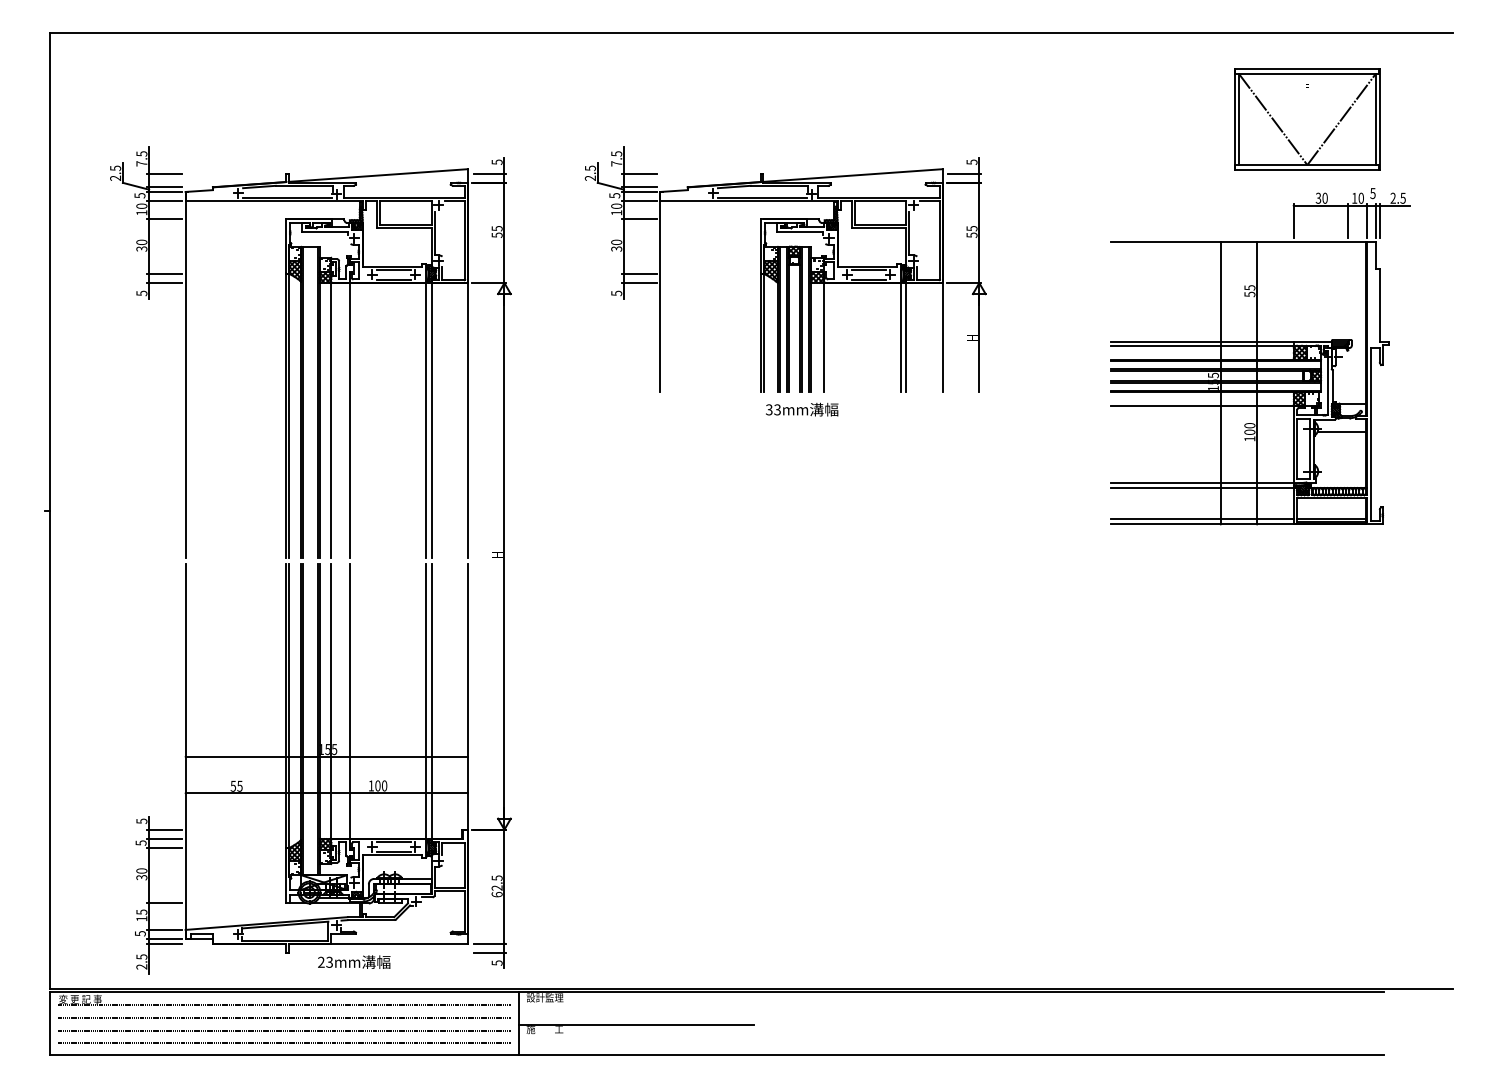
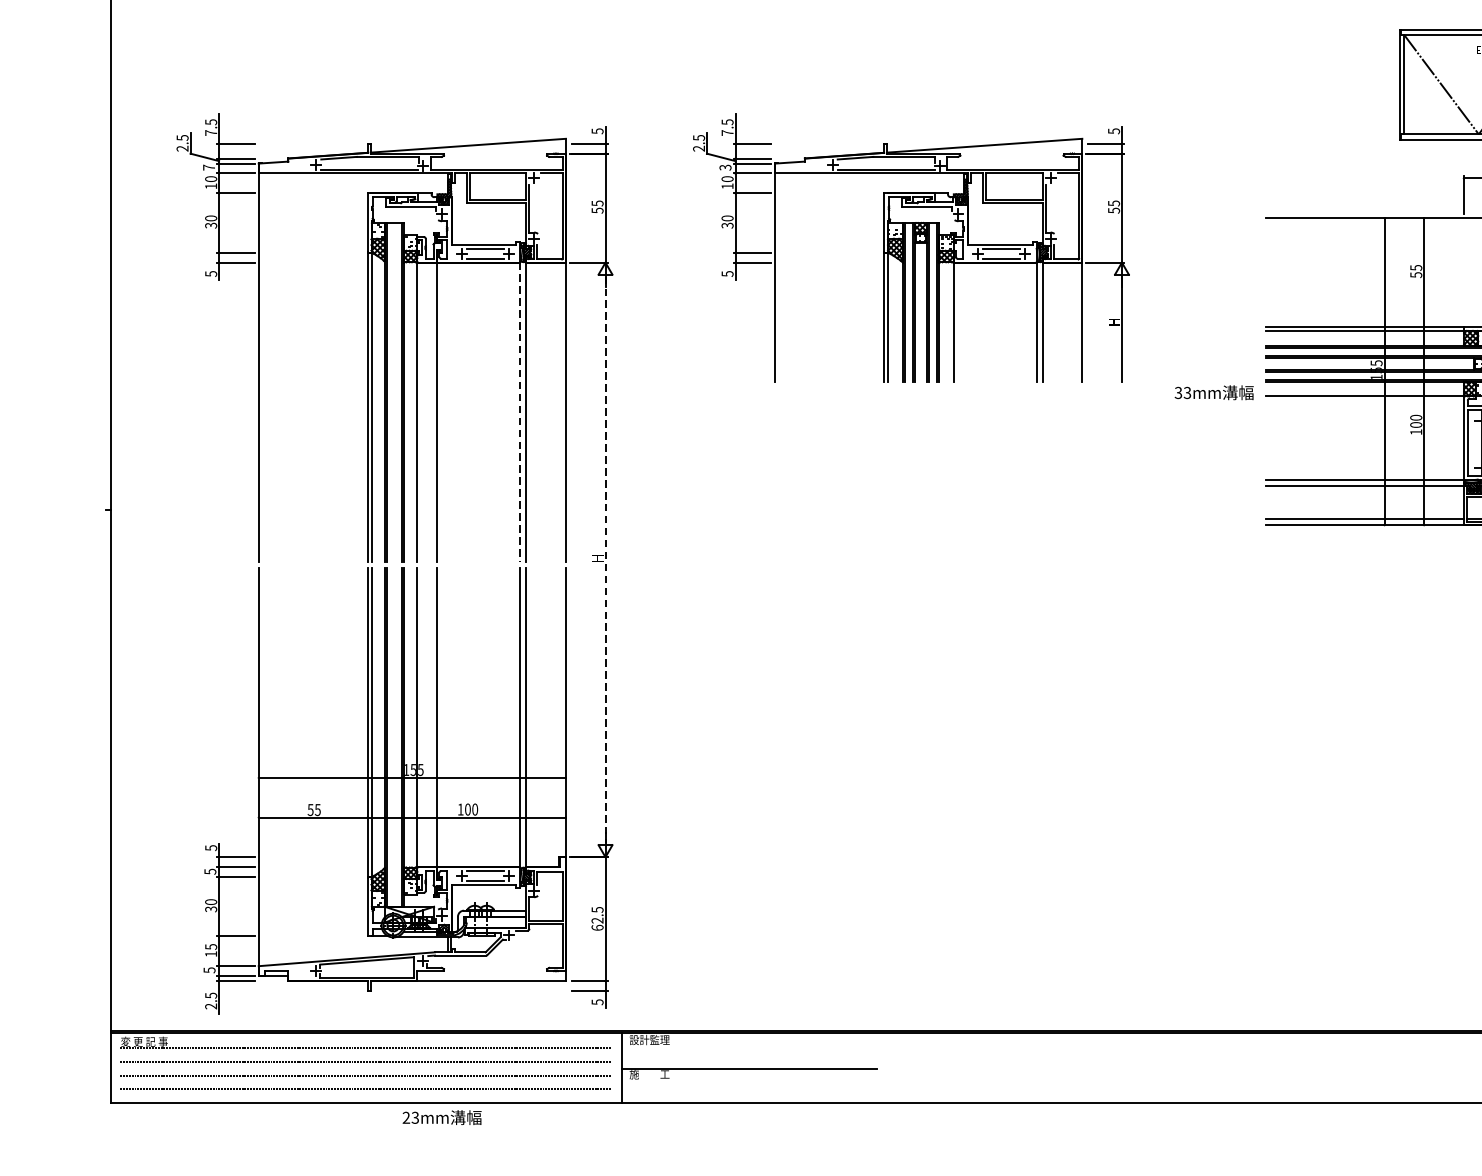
text: (139, 195) -> (208, 167), 5 -> 7
text: (614, 195) -> (725, 167), 5 -> 3
text: (802, 409) -> (1214, 392), moved
line: (426, 420) -> (520, 412), solid -> dashed
line: (504, 556) -> (605, 560), solid -> dashed
text: (354, 961) -> (442, 1116), moved

